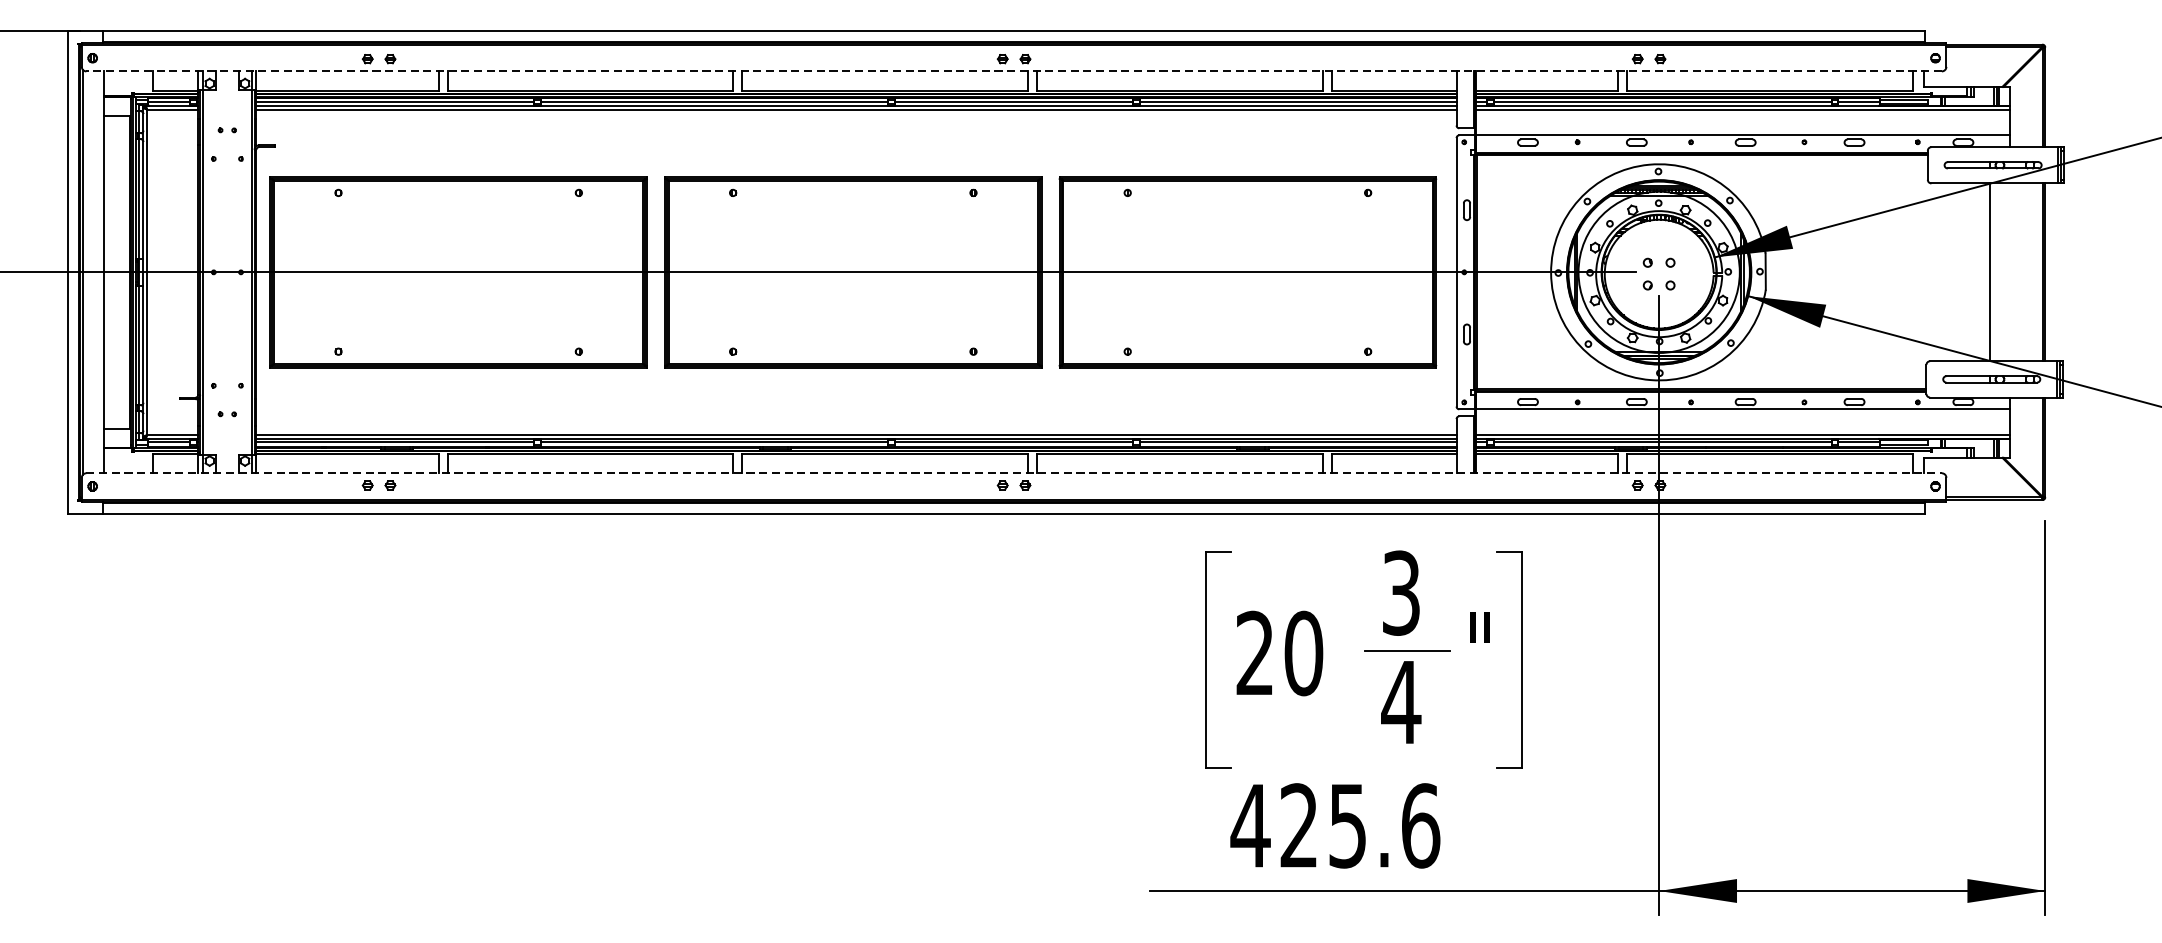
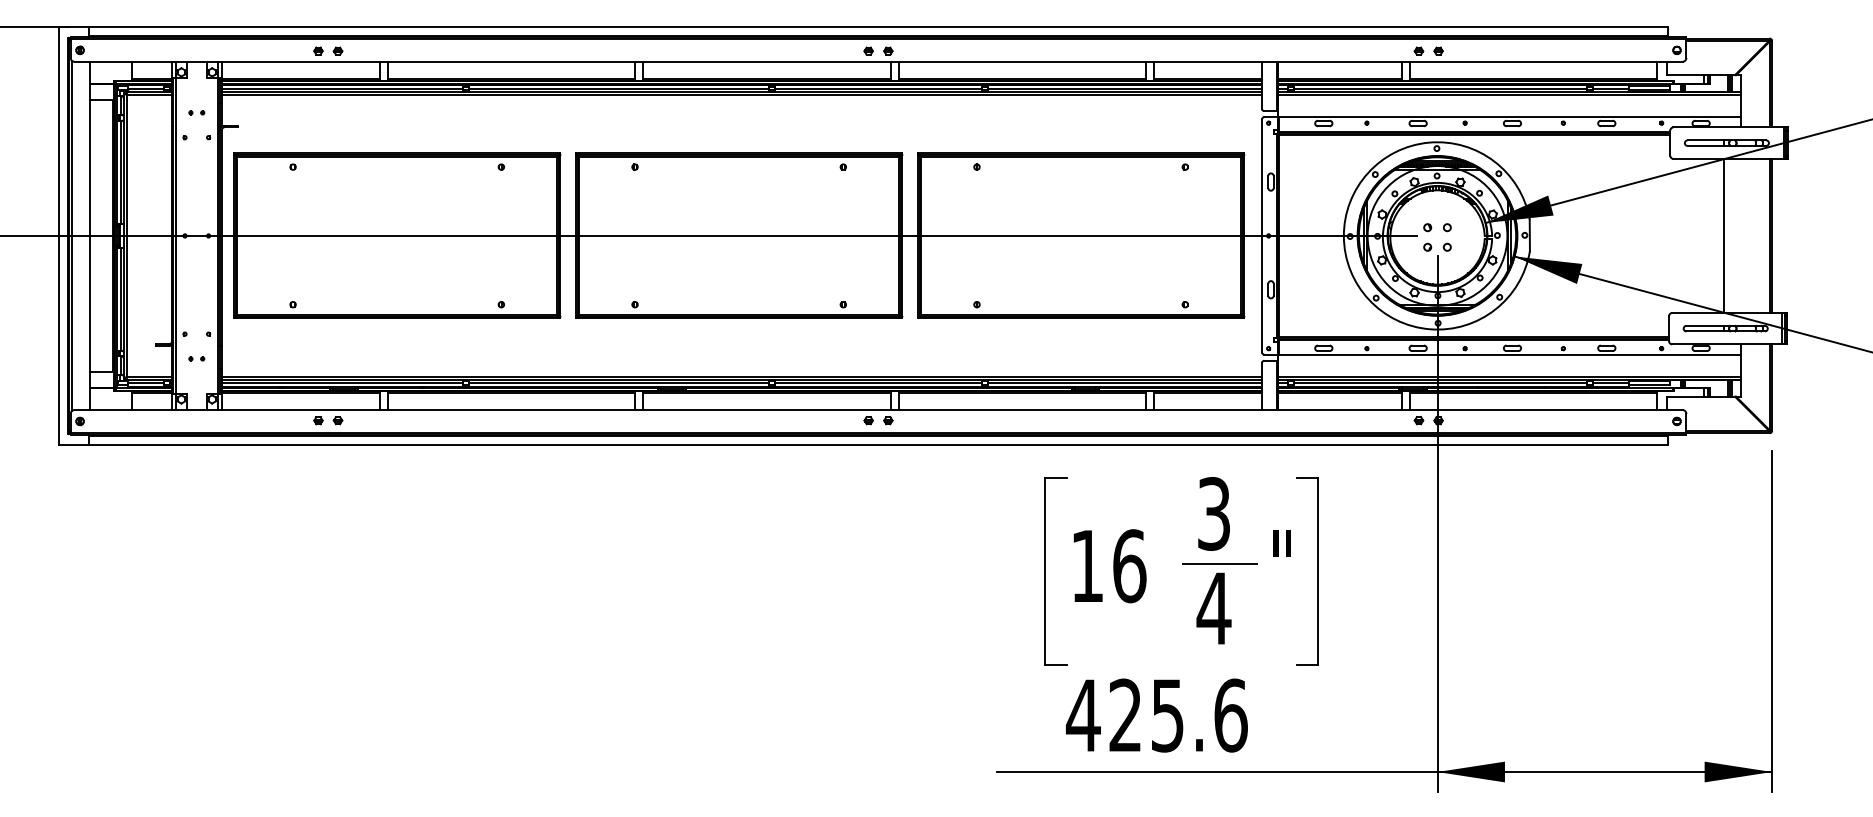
line: (1014, 71) -> (878, 61), dashed -> solid
line: (1014, 473) -> (878, 410), dashed -> solid
text: (1279, 653) -> (1108, 566), 20 -> 16

